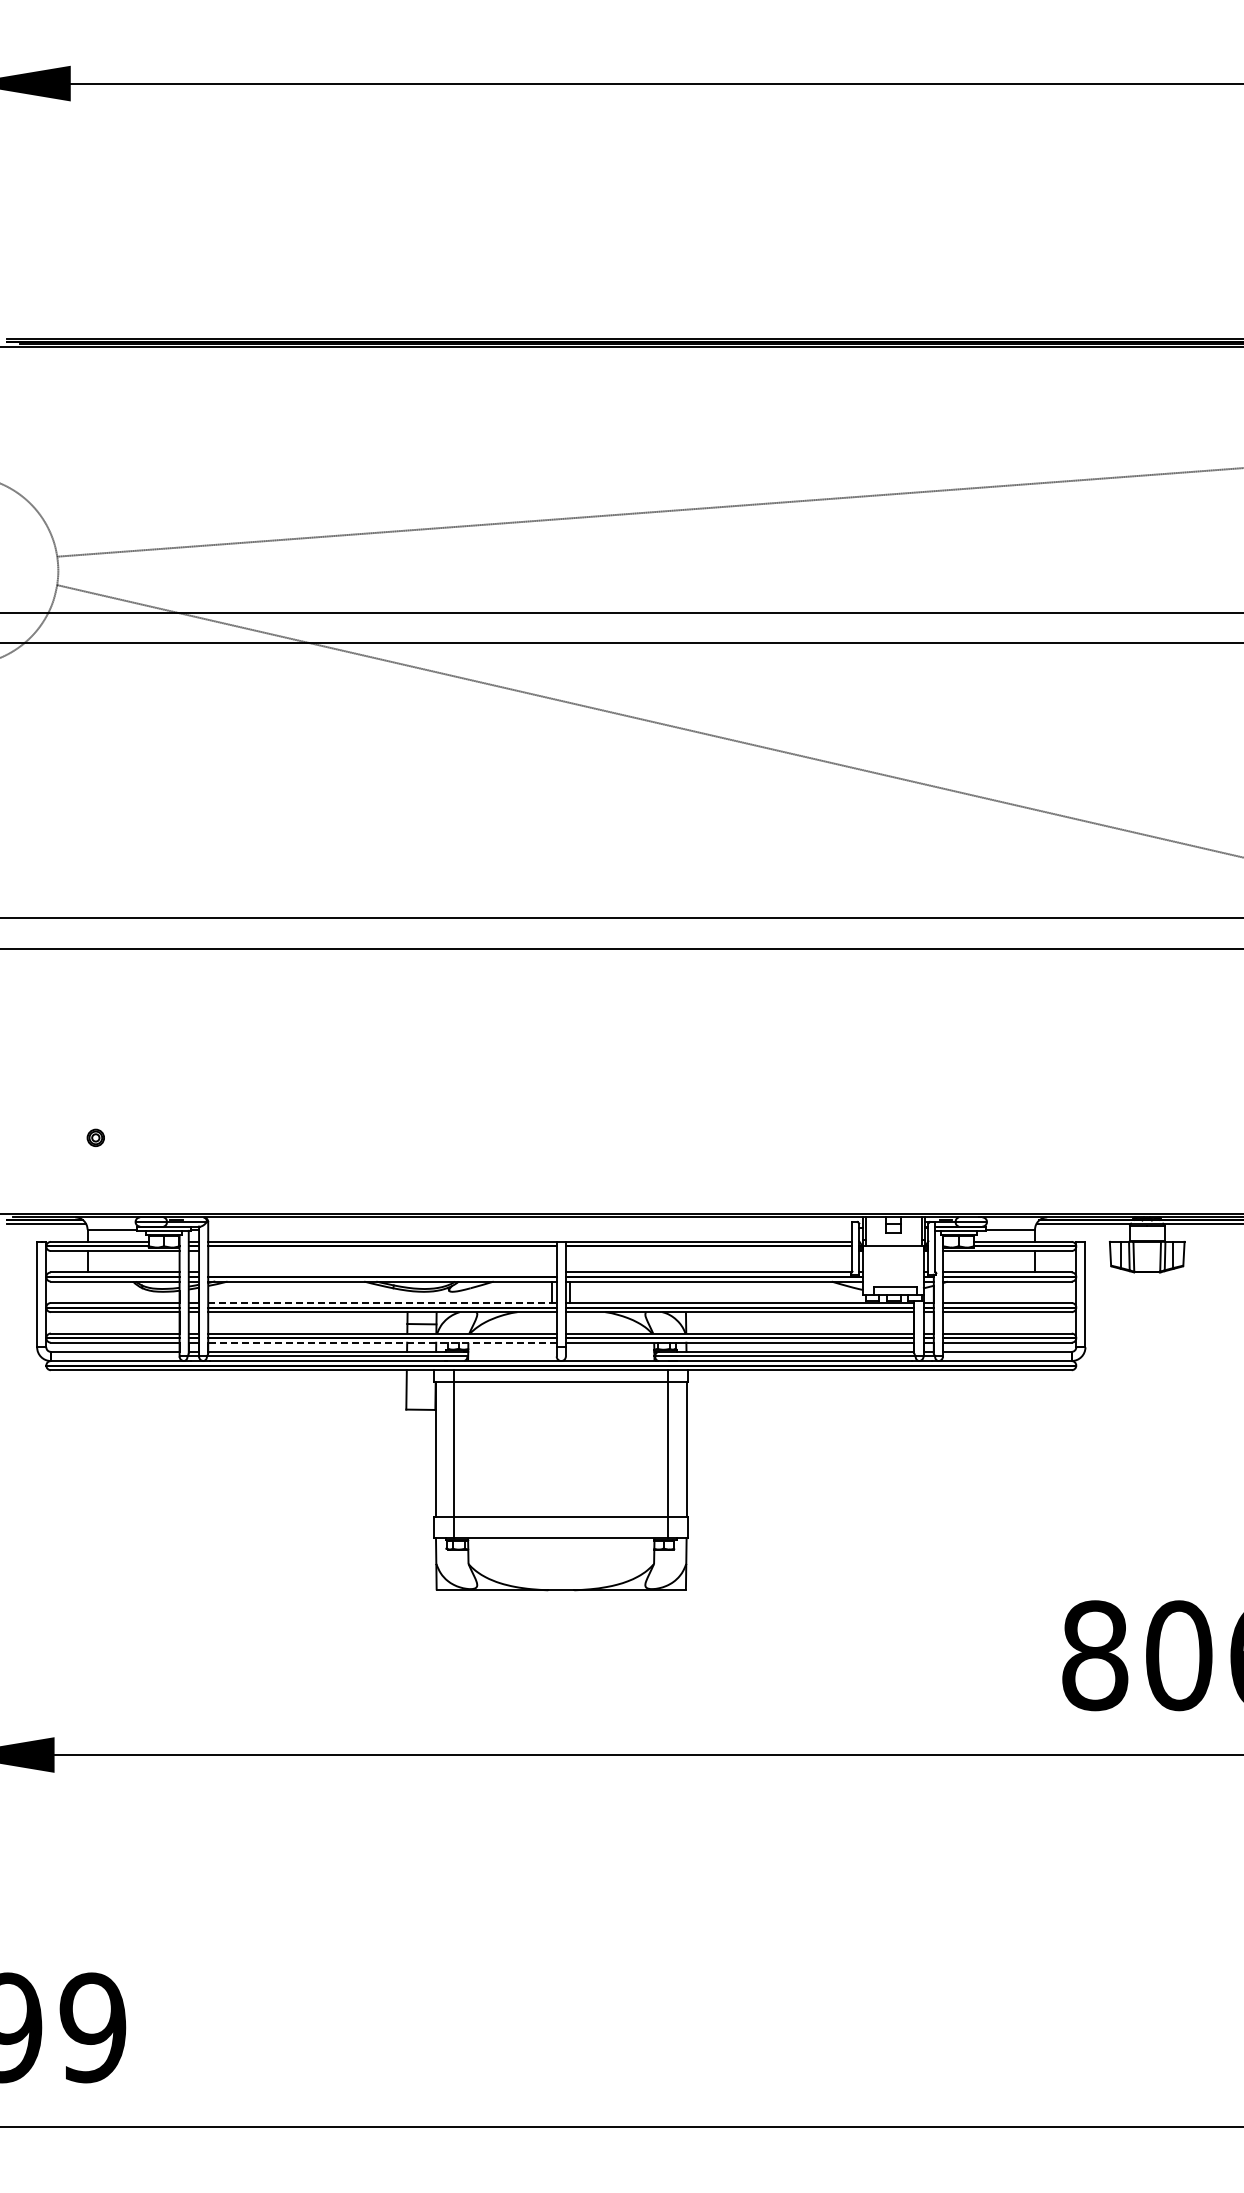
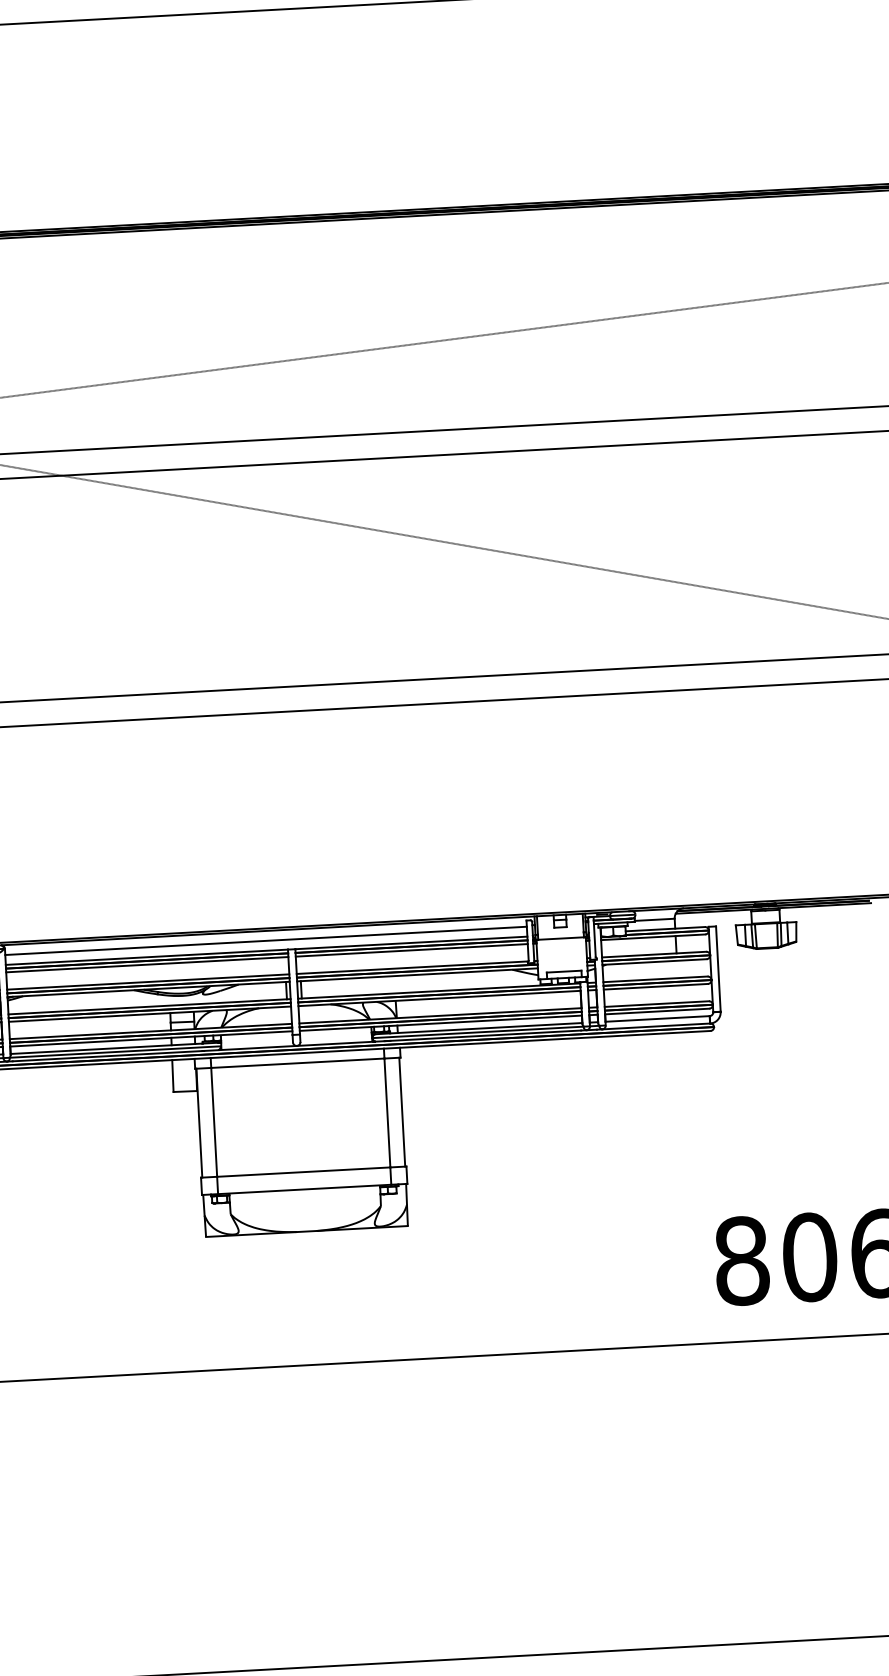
line: (530, 1229) -> (266, 940), added
line: (382, 1251) -> (147, 965), added
line: (708, 1251) -> (411, 950), added
line: (382, 1272) -> (148, 982), added
line: (382, 1303) -> (149, 1007), dashed -> solid
line: (381, 1342) -> (150, 1038), dashed -> solid

